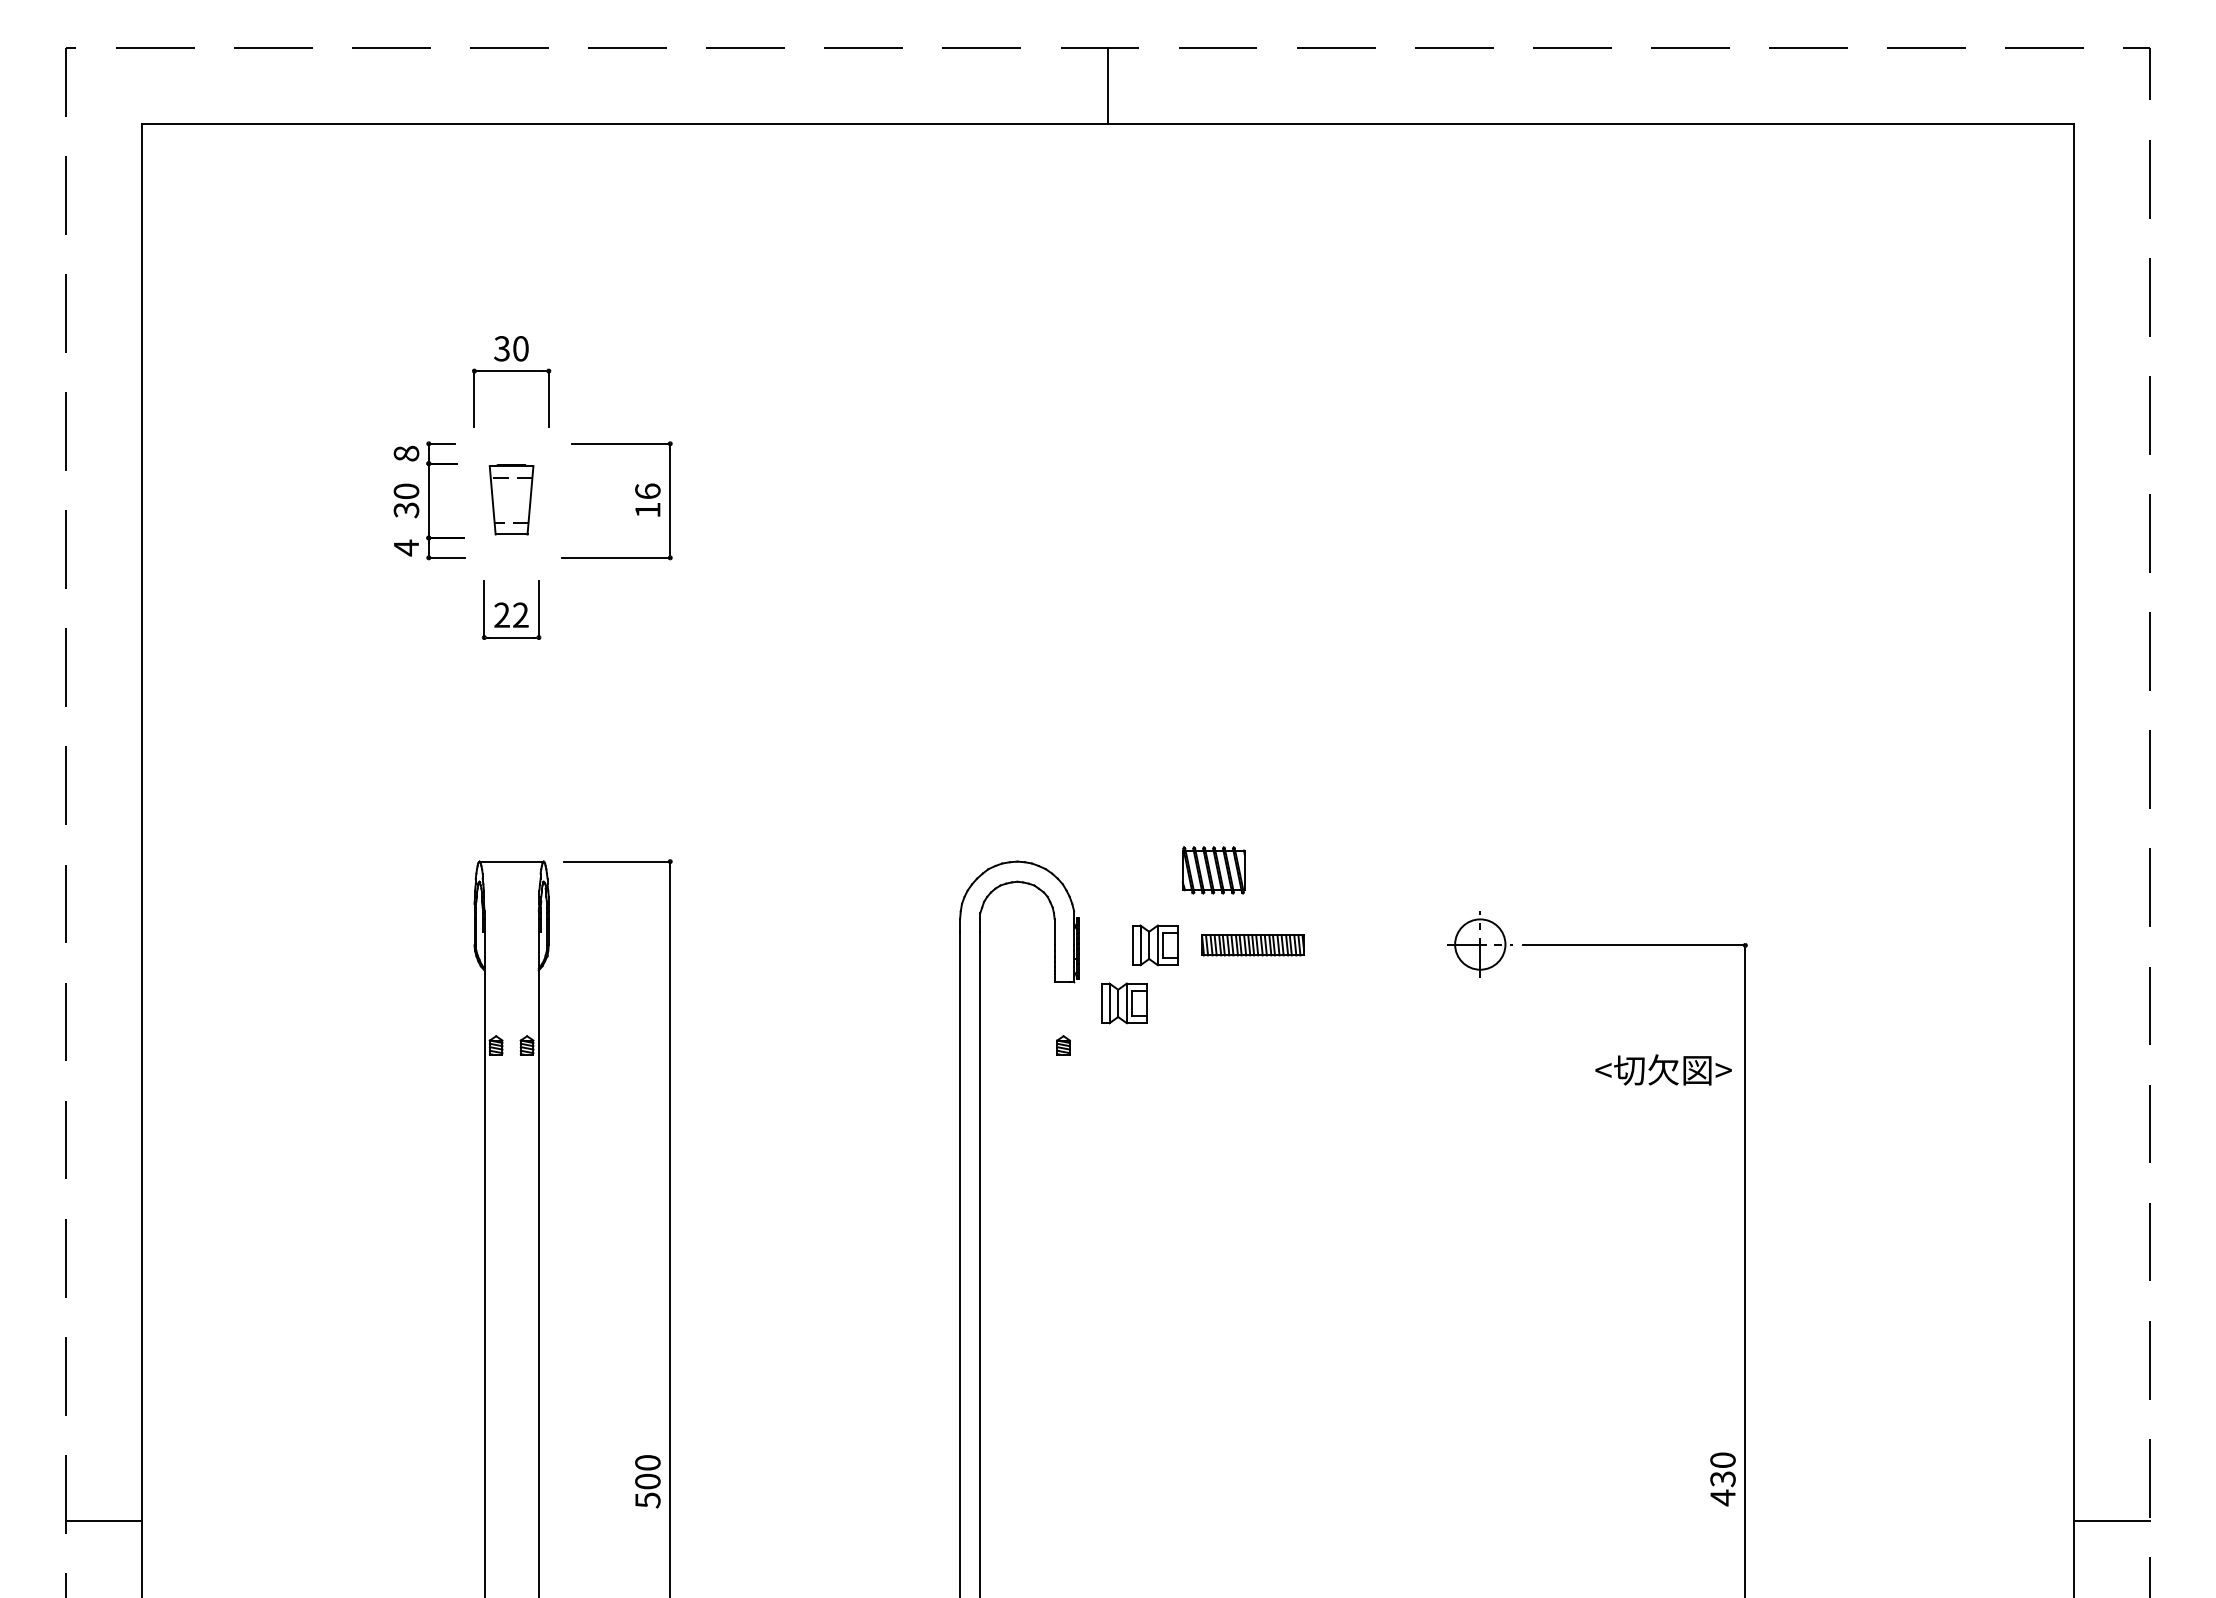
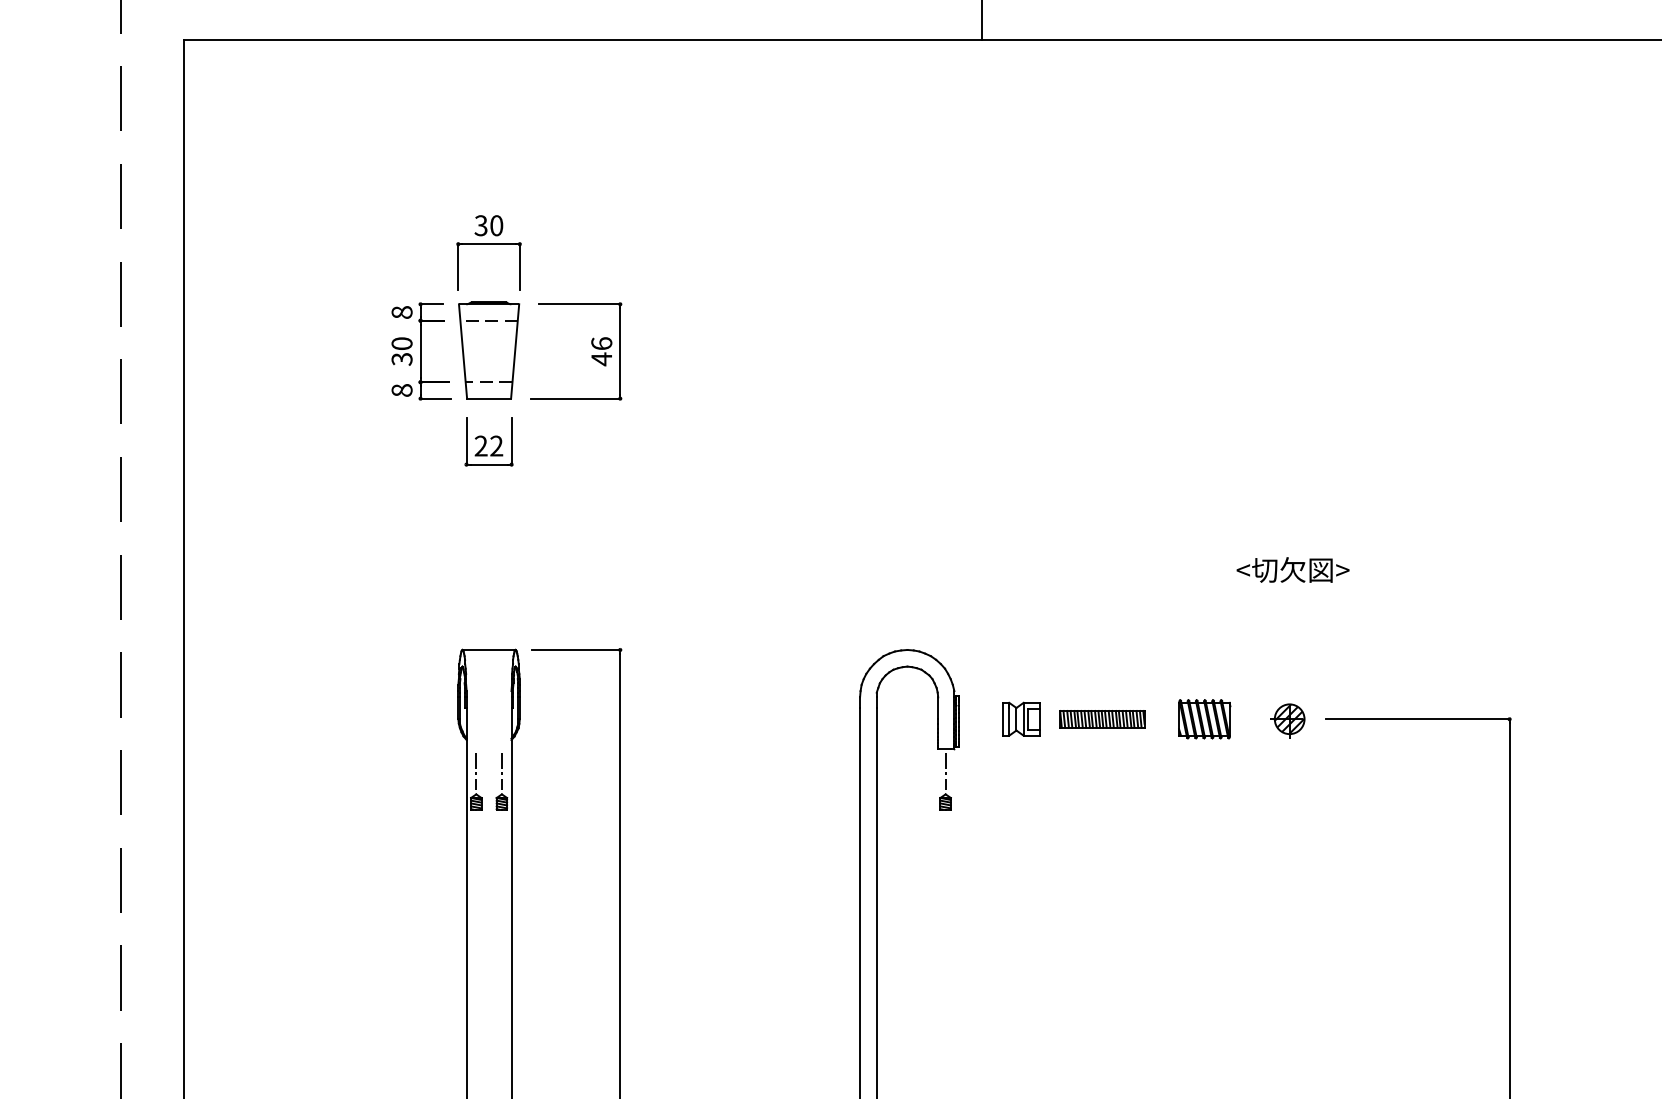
part: (511, 499) -> (488, 350), size x1.67
text: (647, 509) -> (601, 358), 16 -> 46
text: (406, 547) -> (402, 390), 4 -> 8
part: (1213, 870) -> (1204, 719), moved
part: (1477, 947) -> (1288, 720), size x0.71
part: (1124, 1003) -> (996, 767), removed
line: (496, 1008) -> (476, 771), added
line: (527, 1008) -> (502, 771), added
line: (1063, 1008) -> (945, 771), added
text: (1663, 1069) -> (1292, 569), moved

